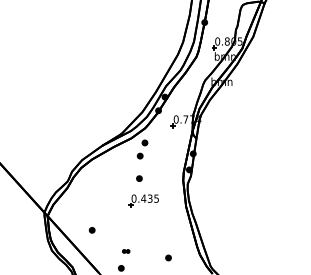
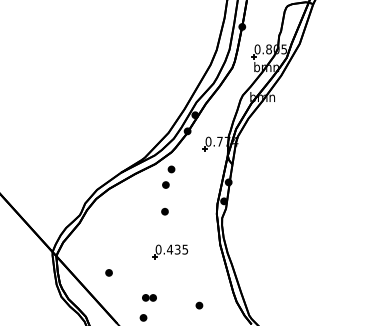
part: (143, 200) -> (169, 251), moved
part: (125, 251) -> (148, 297), size x1.67

